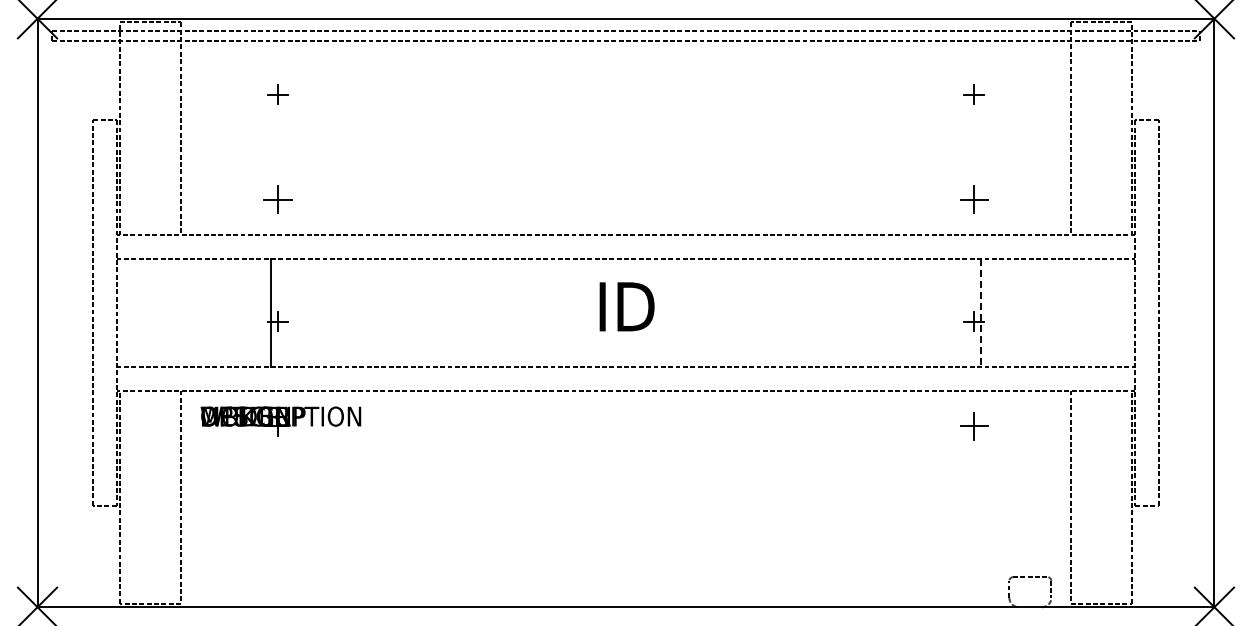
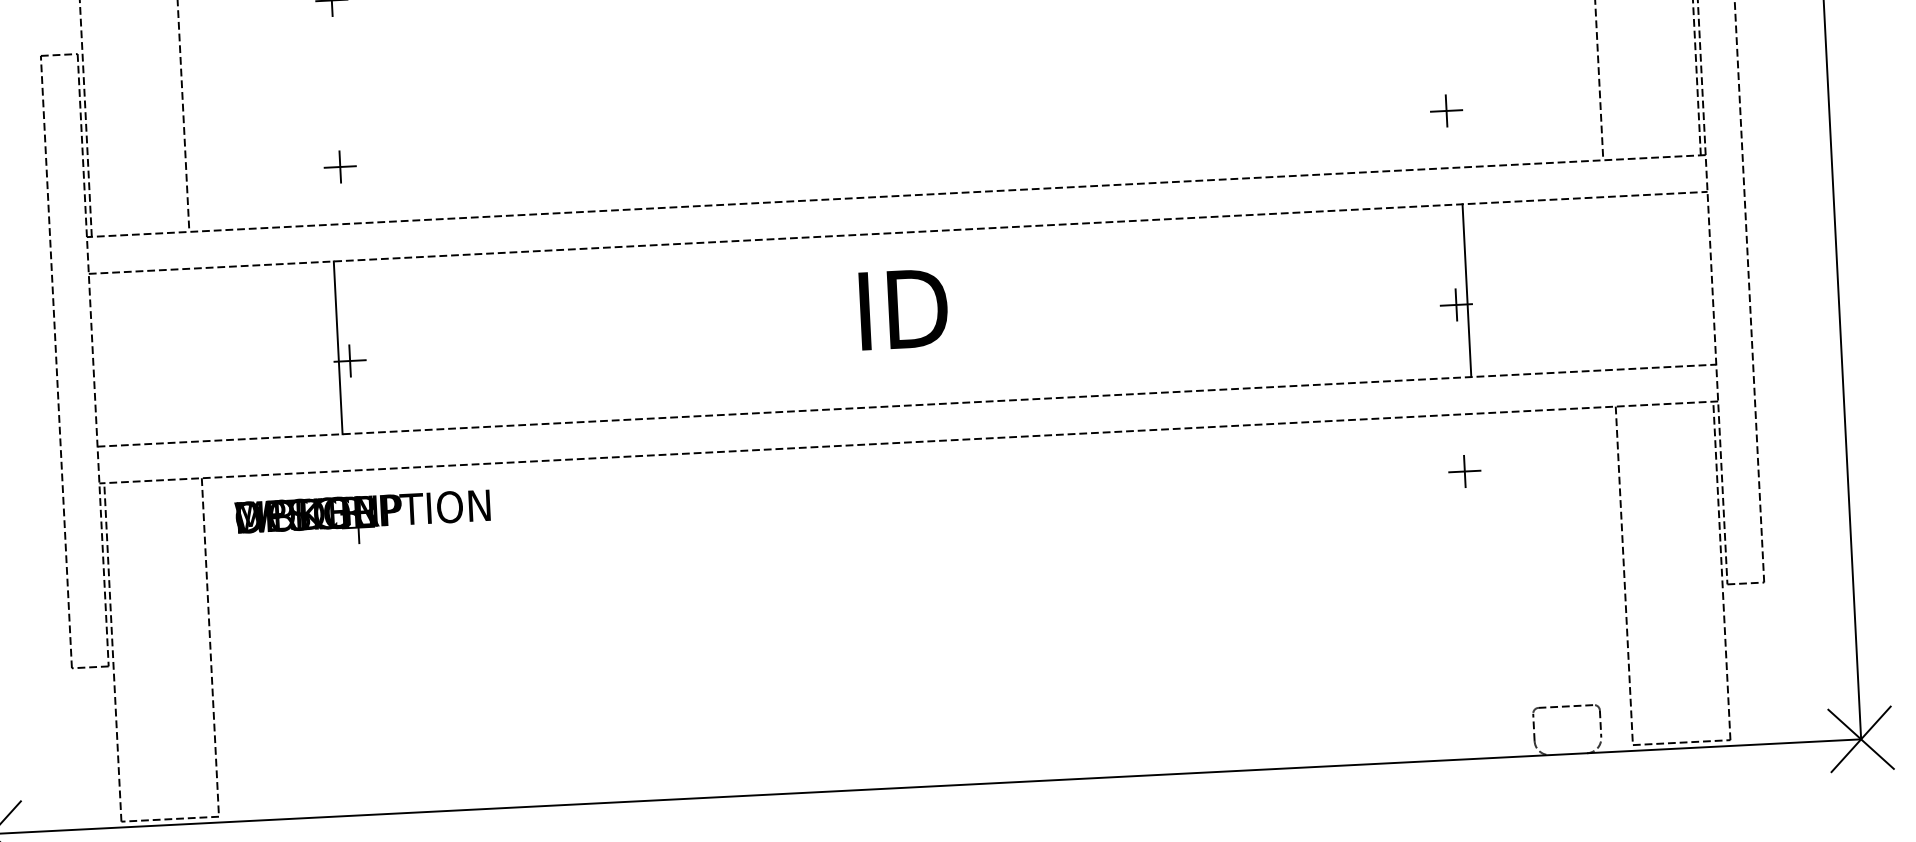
part: (277, 199) -> (339, 166), size x0.71
part: (973, 199) -> (1445, 110), size x0.71
line: (981, 313) -> (1467, 291), dashed -> solid
part: (973, 426) -> (1463, 471), size x0.71

